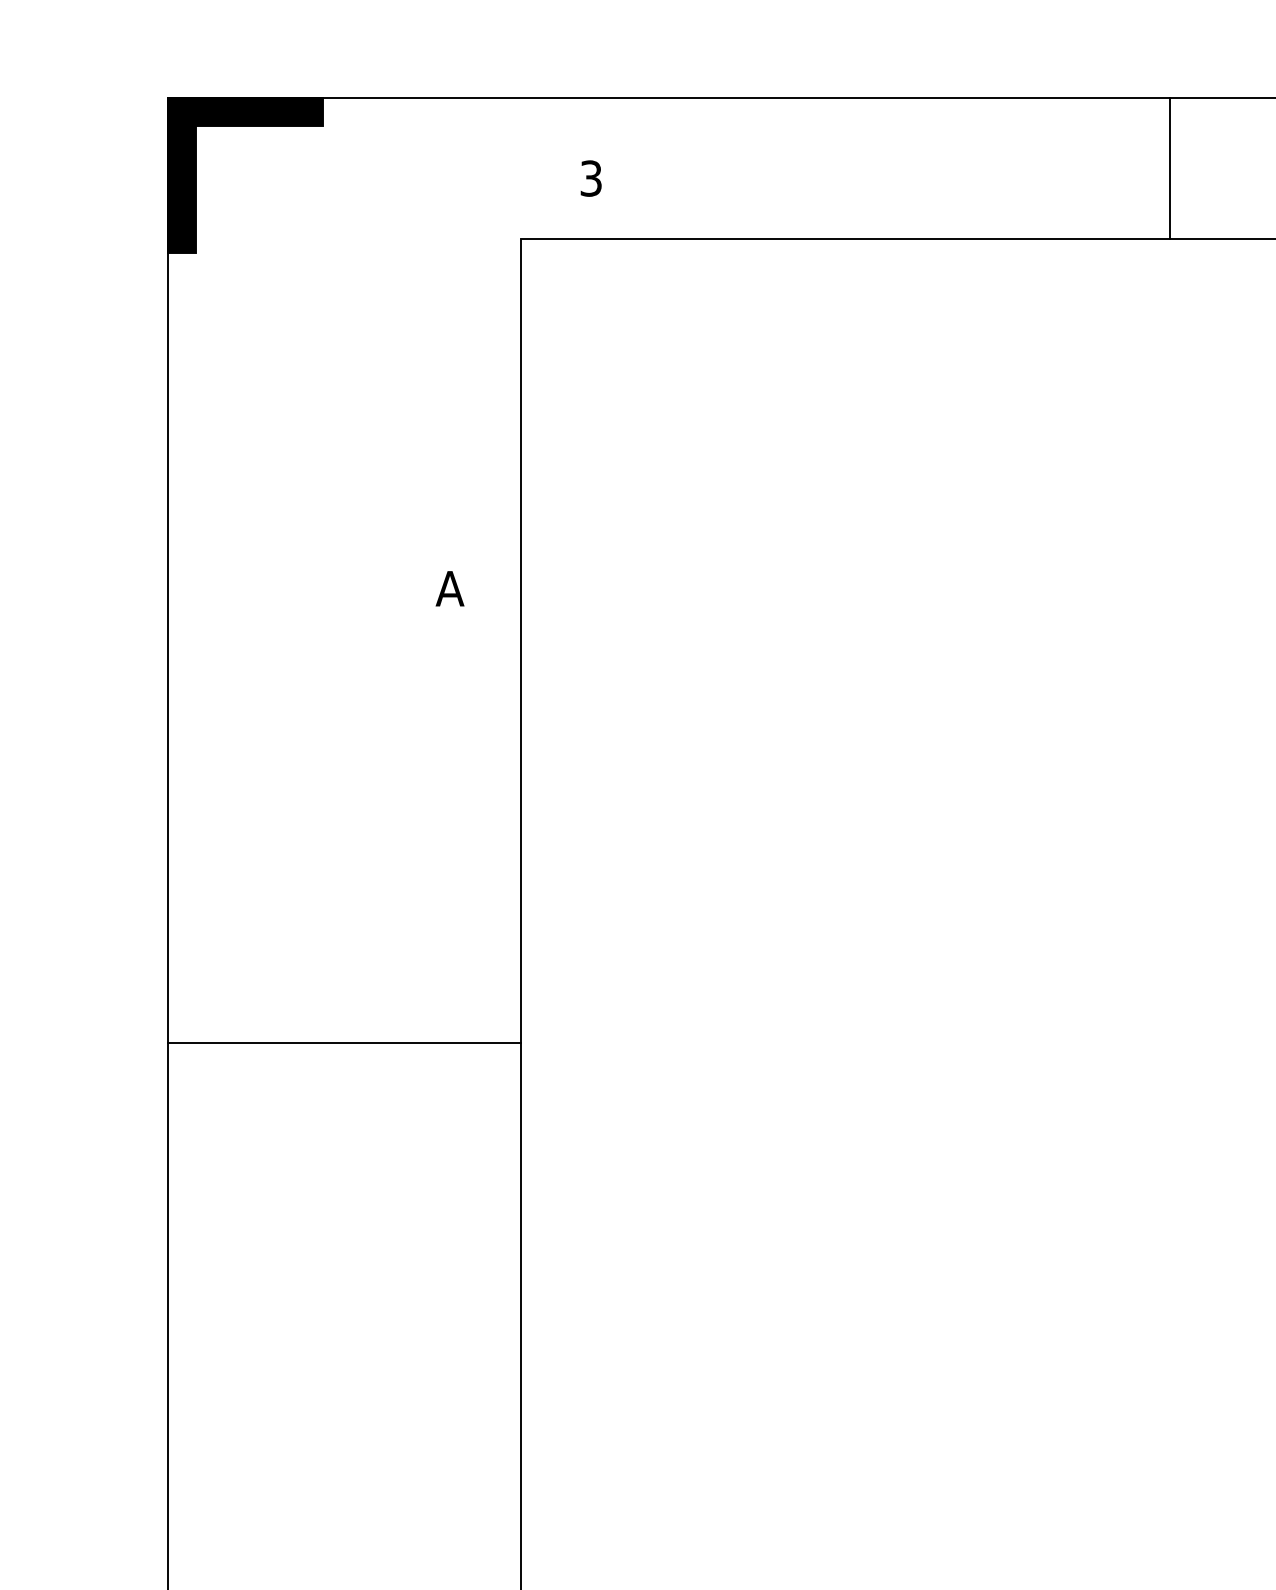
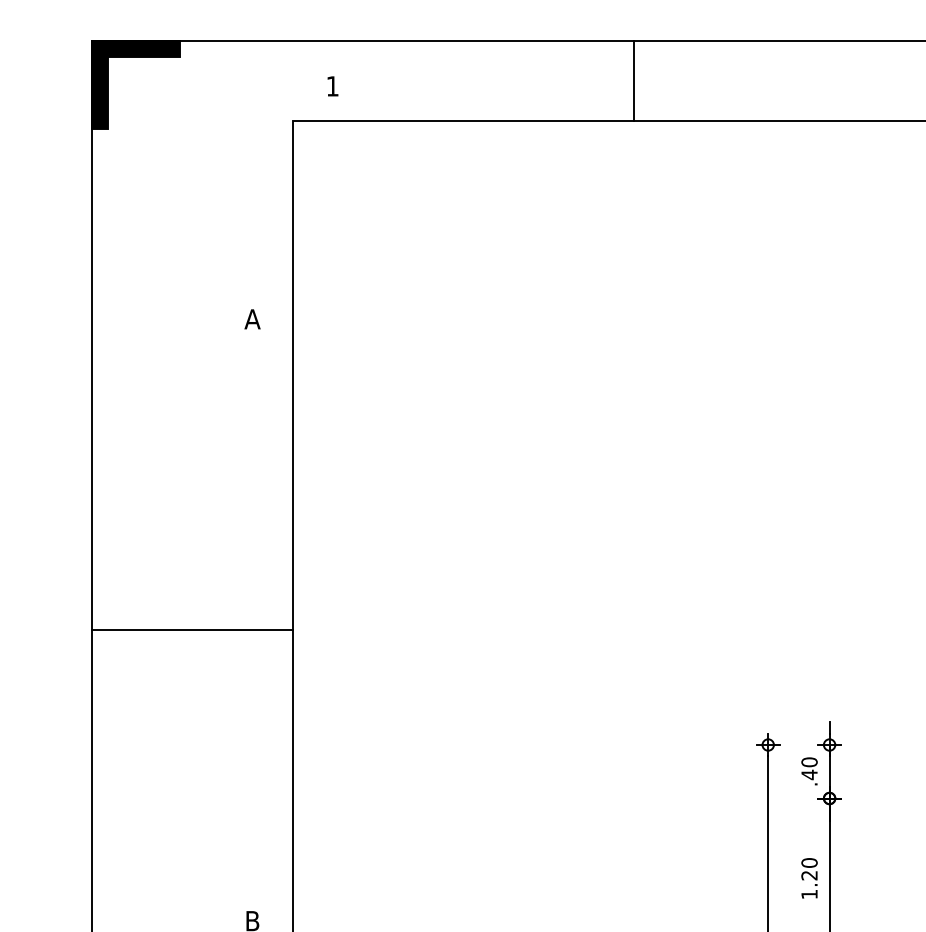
line: (1170, 168) -> (633, 80), moved
text: (590, 178) -> (332, 86), 3 -> 1
line: (344, 1043) -> (192, 630), moved

